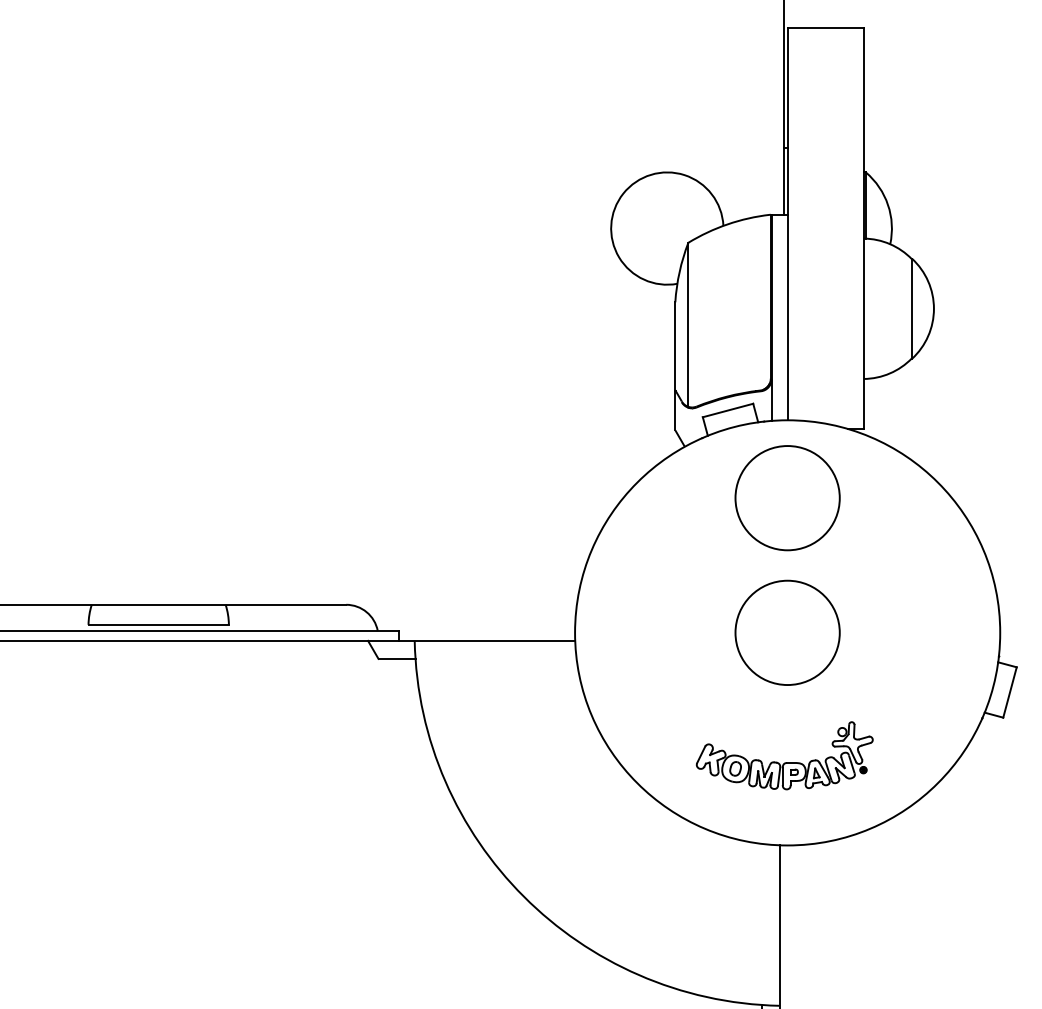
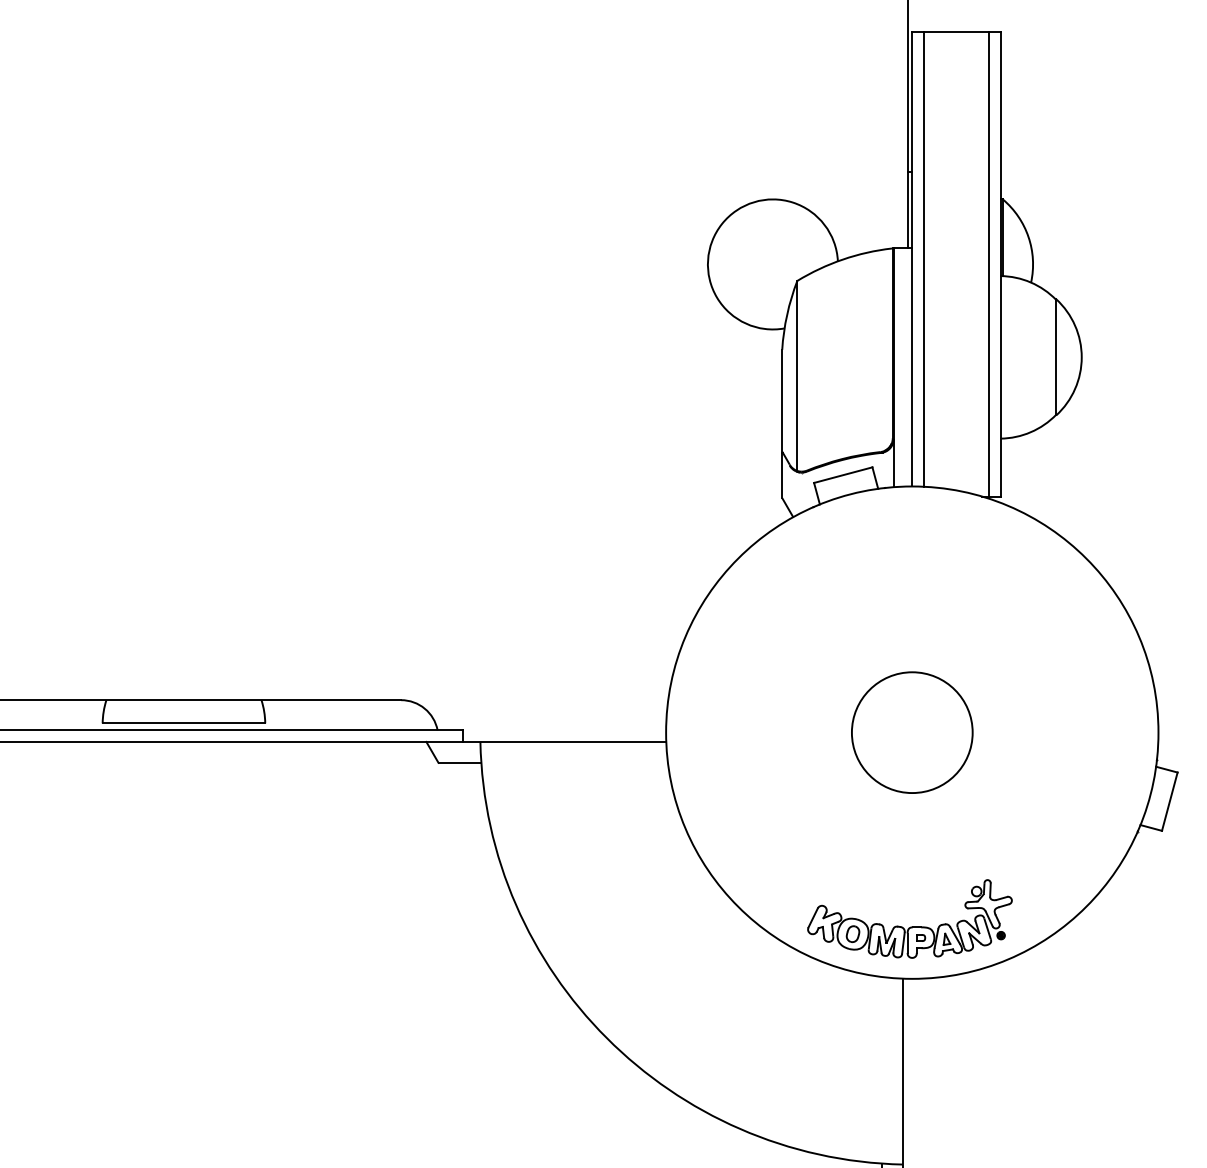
line: (797, 224) -> (923, 259), added
line: (853, 228) -> (988, 264), added
circle: (787, 498) -> (912, 576), removed
part: (785, 762) -> (910, 926), moved

